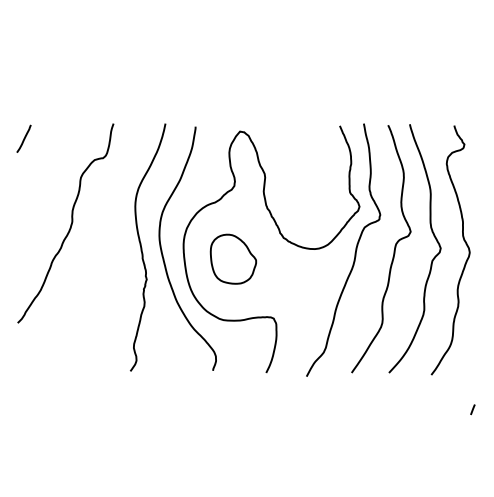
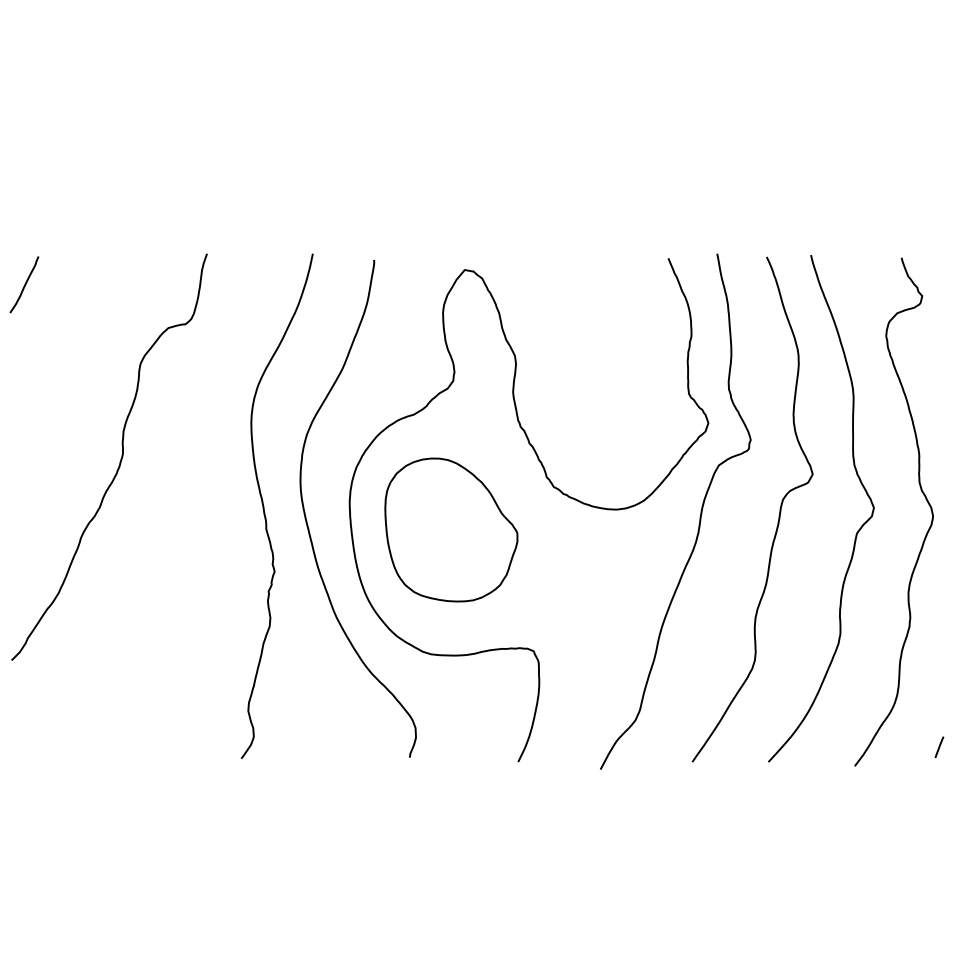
part: (233, 259) -> (451, 530), size x1.43
line: (472, 409) -> (938, 746), moved

